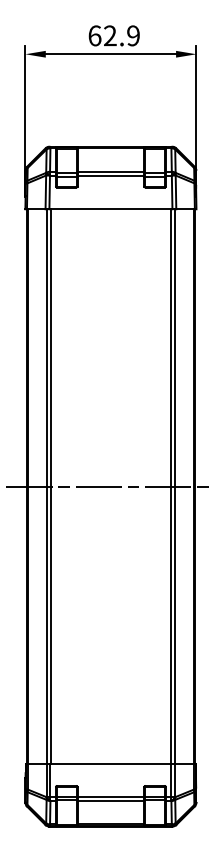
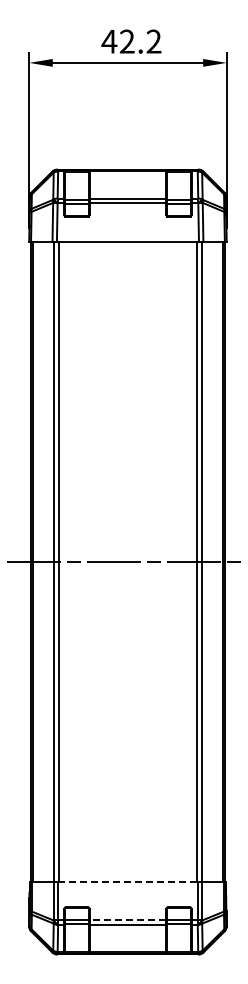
text: (113, 35) -> (131, 41), 62.9 -> 42.2
line: (110, 764) -> (127, 882), solid -> dashed
line: (110, 797) -> (127, 920), solid -> dashed

